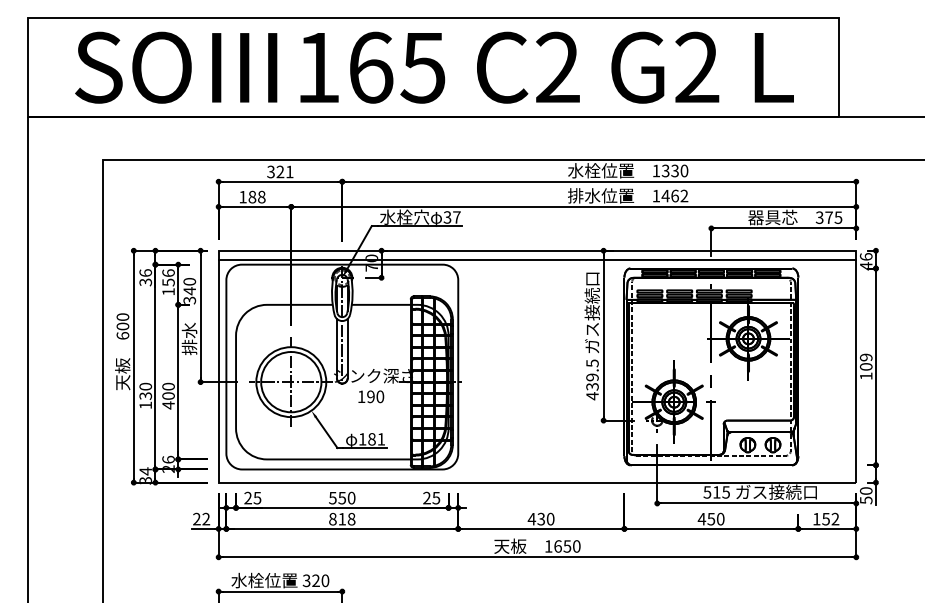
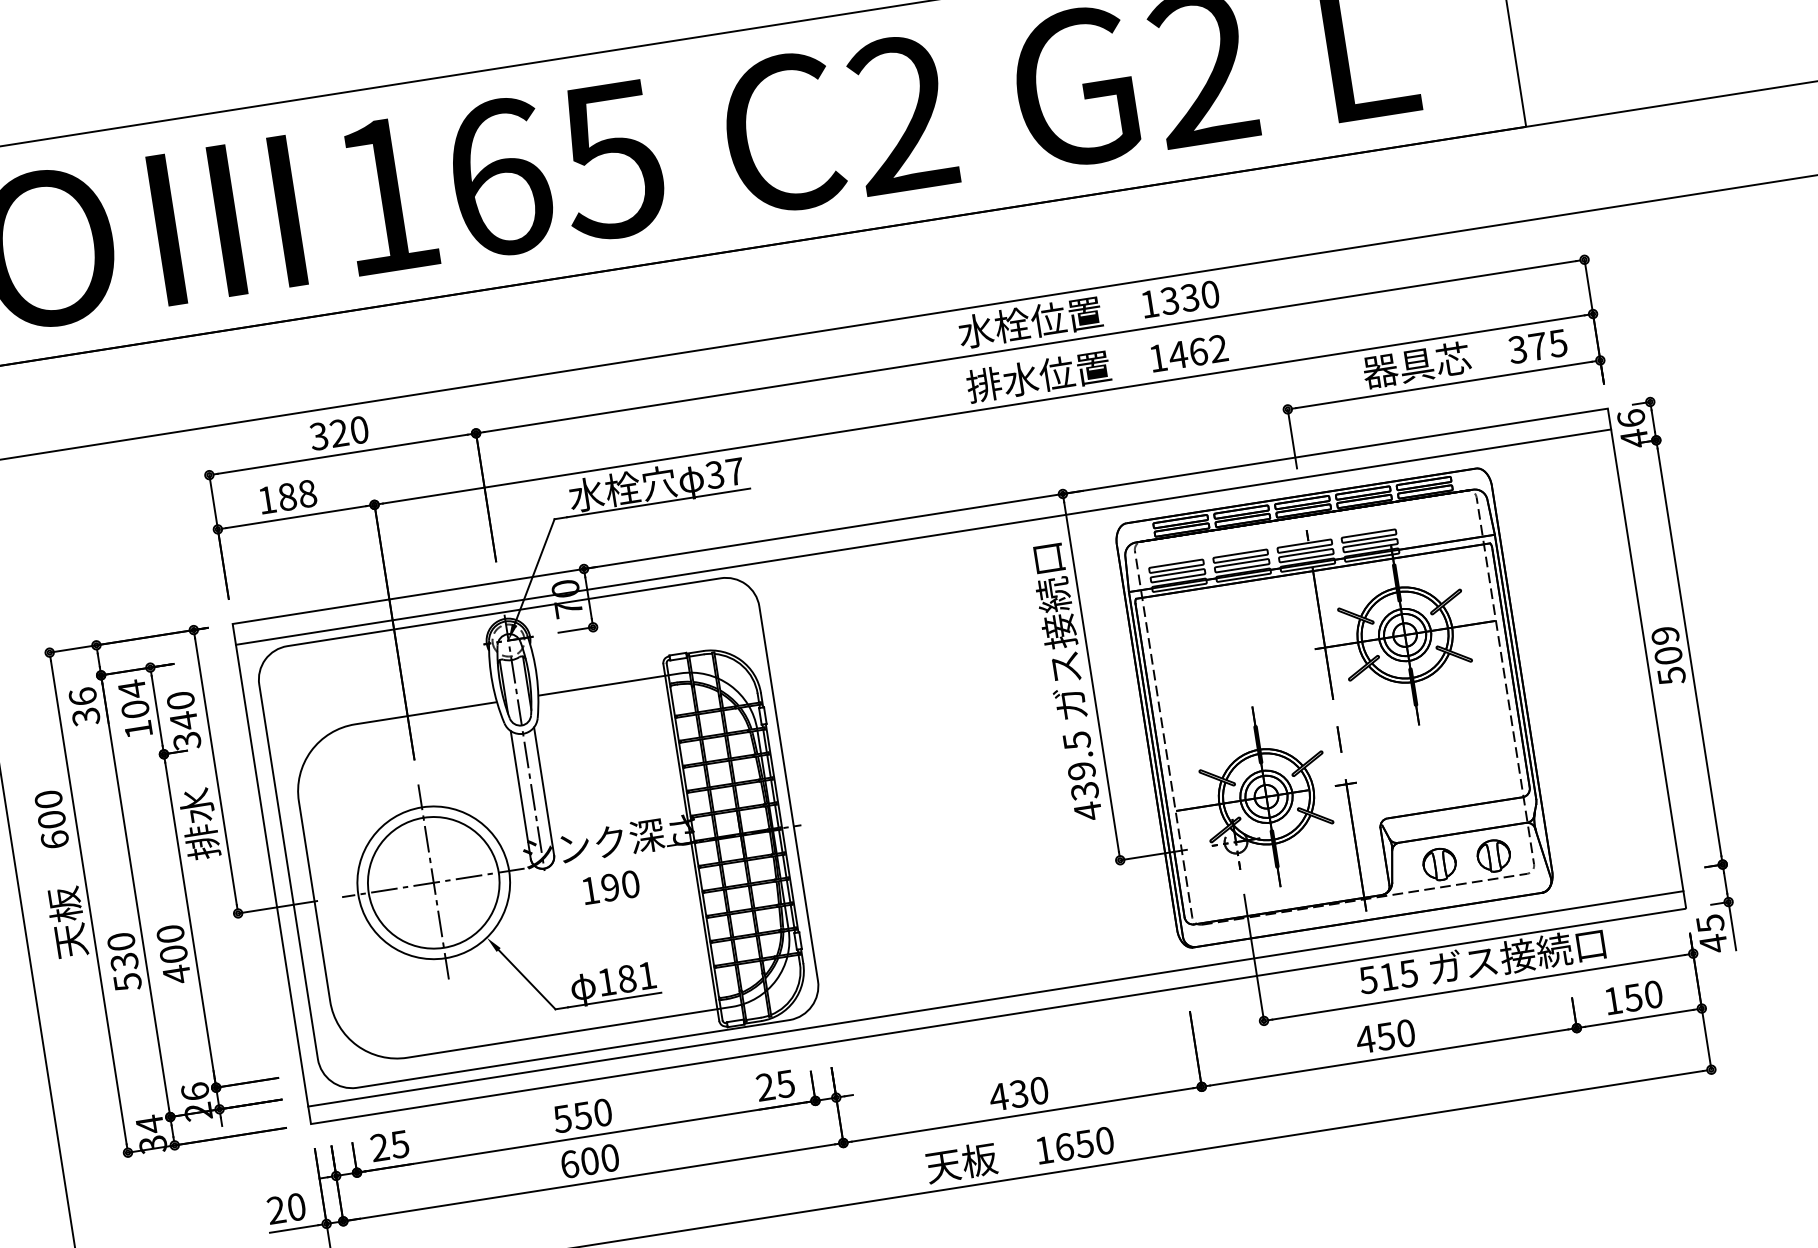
text: (289, 171) -> (358, 429), 321 -> 320
text: (168, 277) -> (133, 698), 156 -> 104
text: (866, 376) -> (1672, 676), 109 -> 509
text: (145, 405) -> (127, 982), 130 -> 530
line: (537, 474) -> (995, 998), added
text: (866, 495) -> (1712, 933), 50 -> 45
text: (342, 518) -> (590, 1159), 818 -> 600
text: (206, 519) -> (297, 1207), 22 -> 20
text: (835, 519) -> (1653, 995), 152 -> 150

